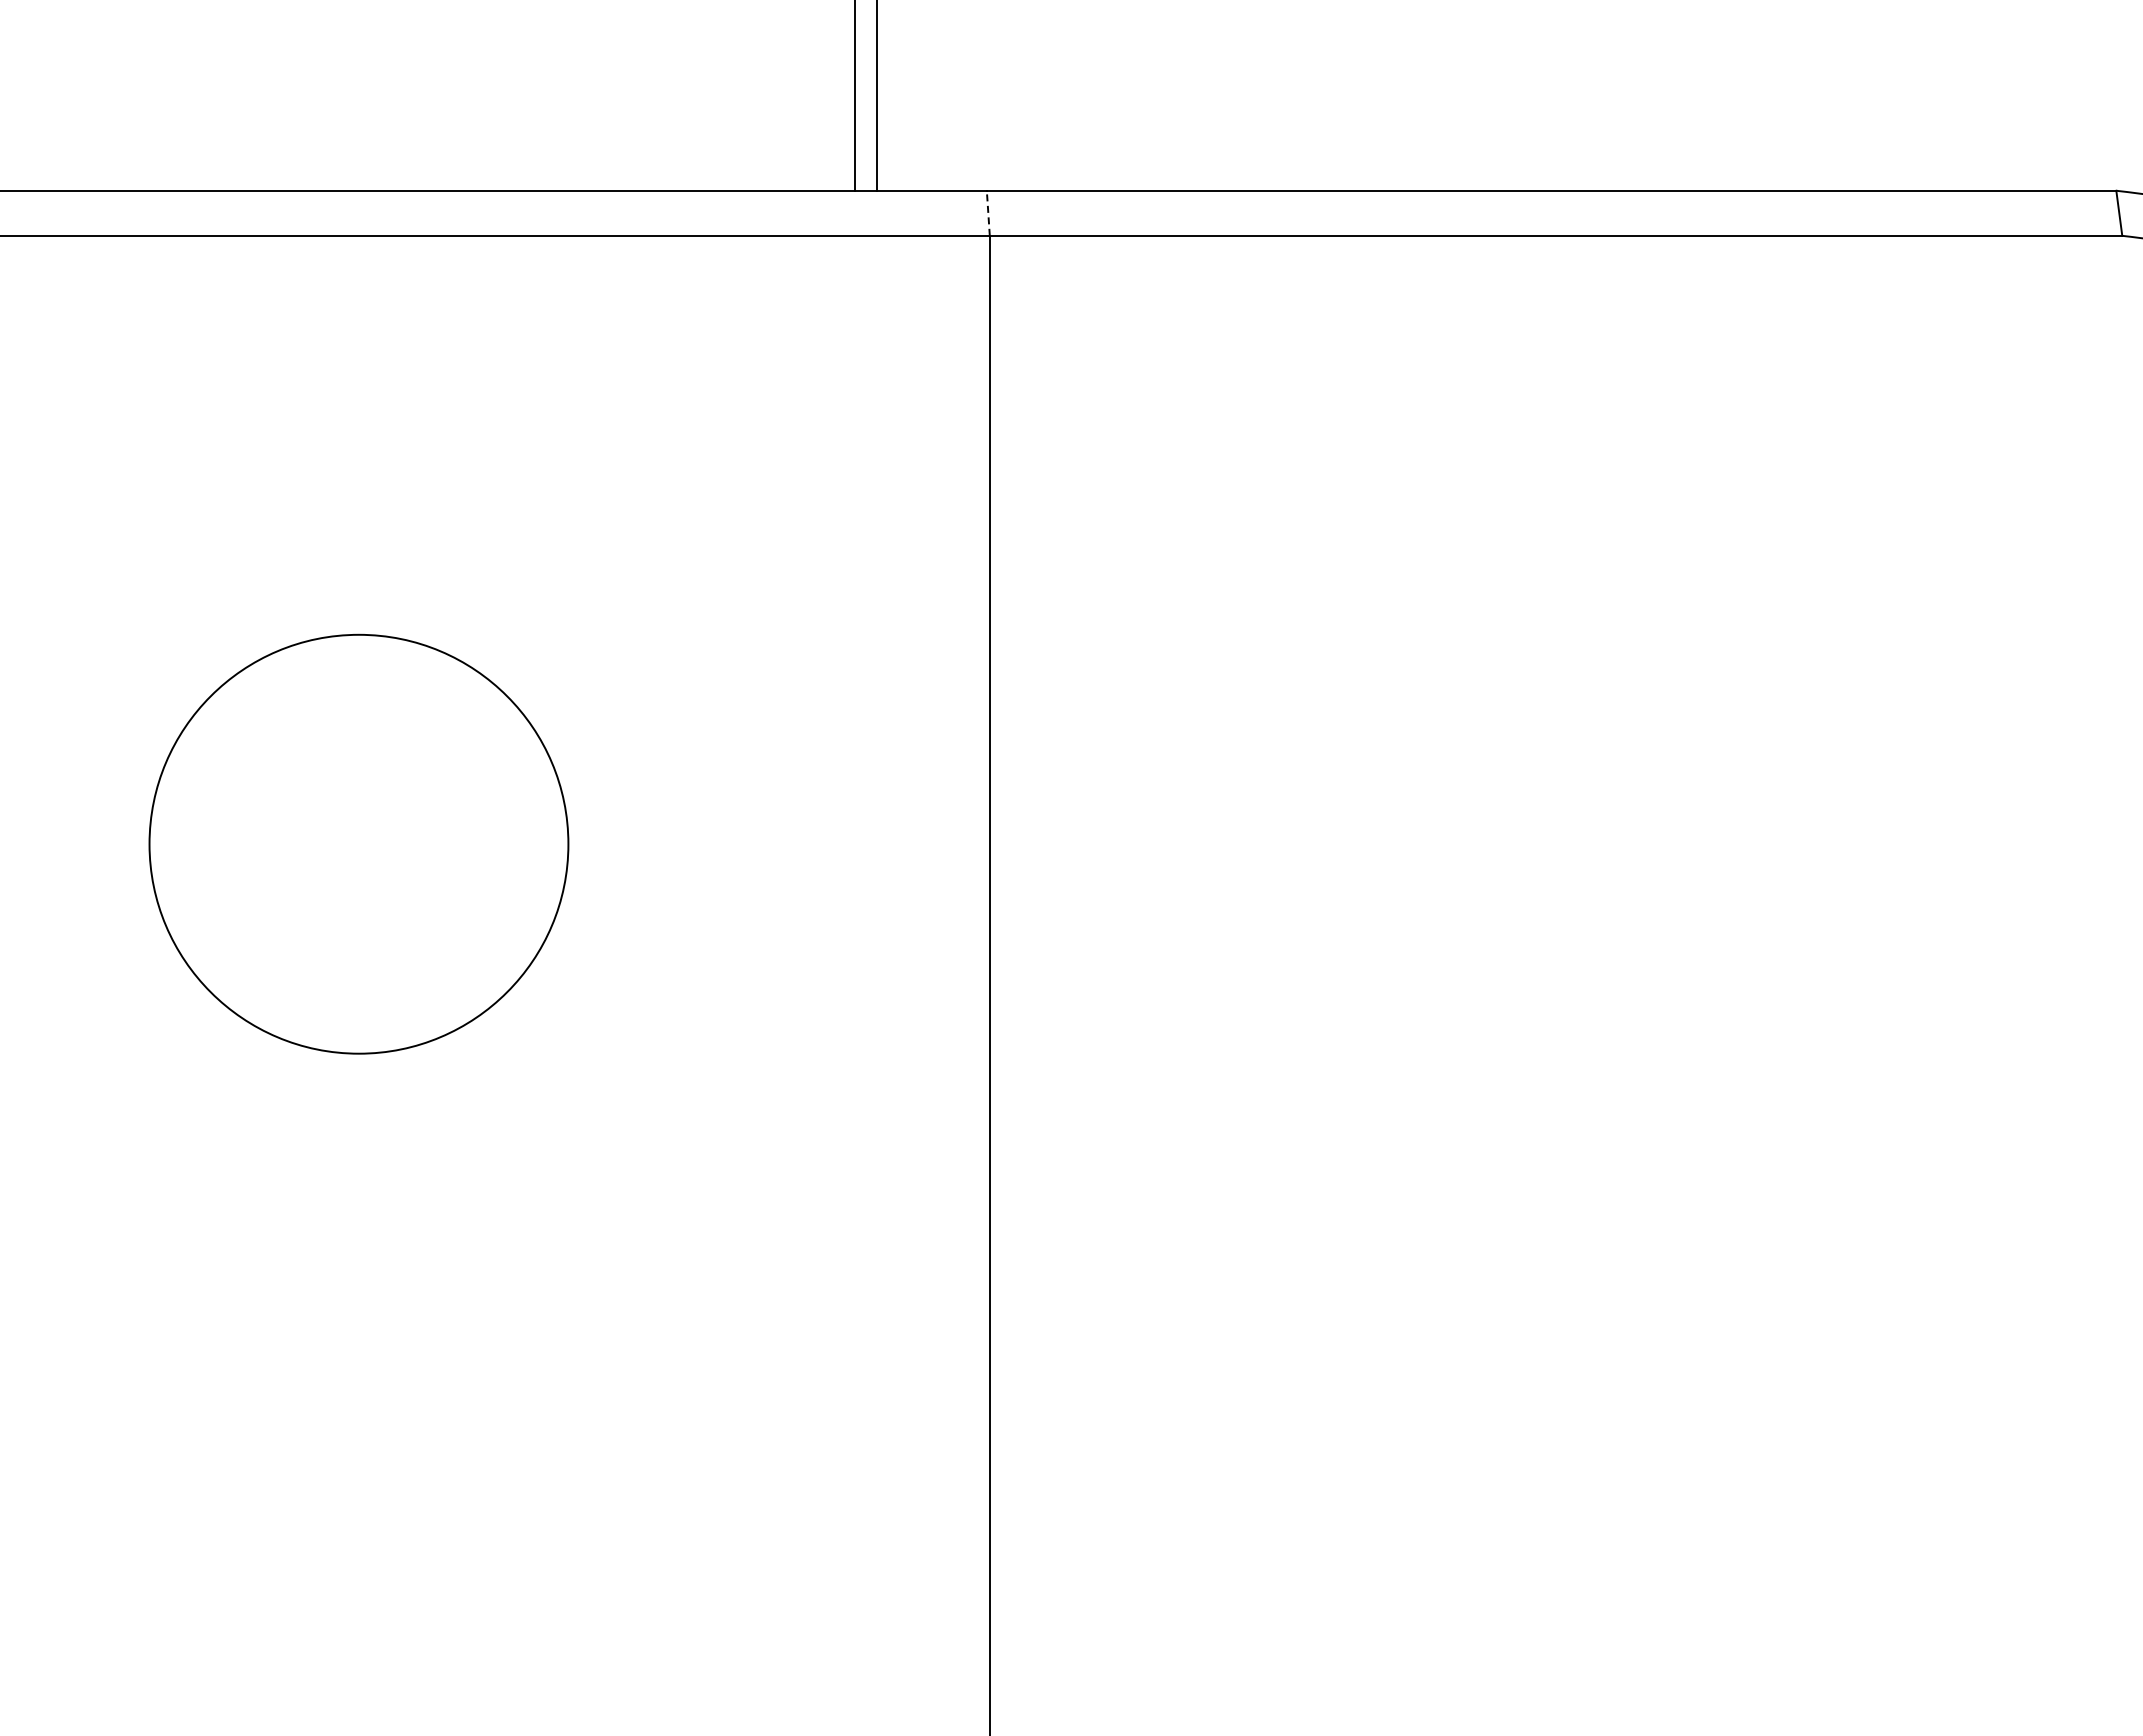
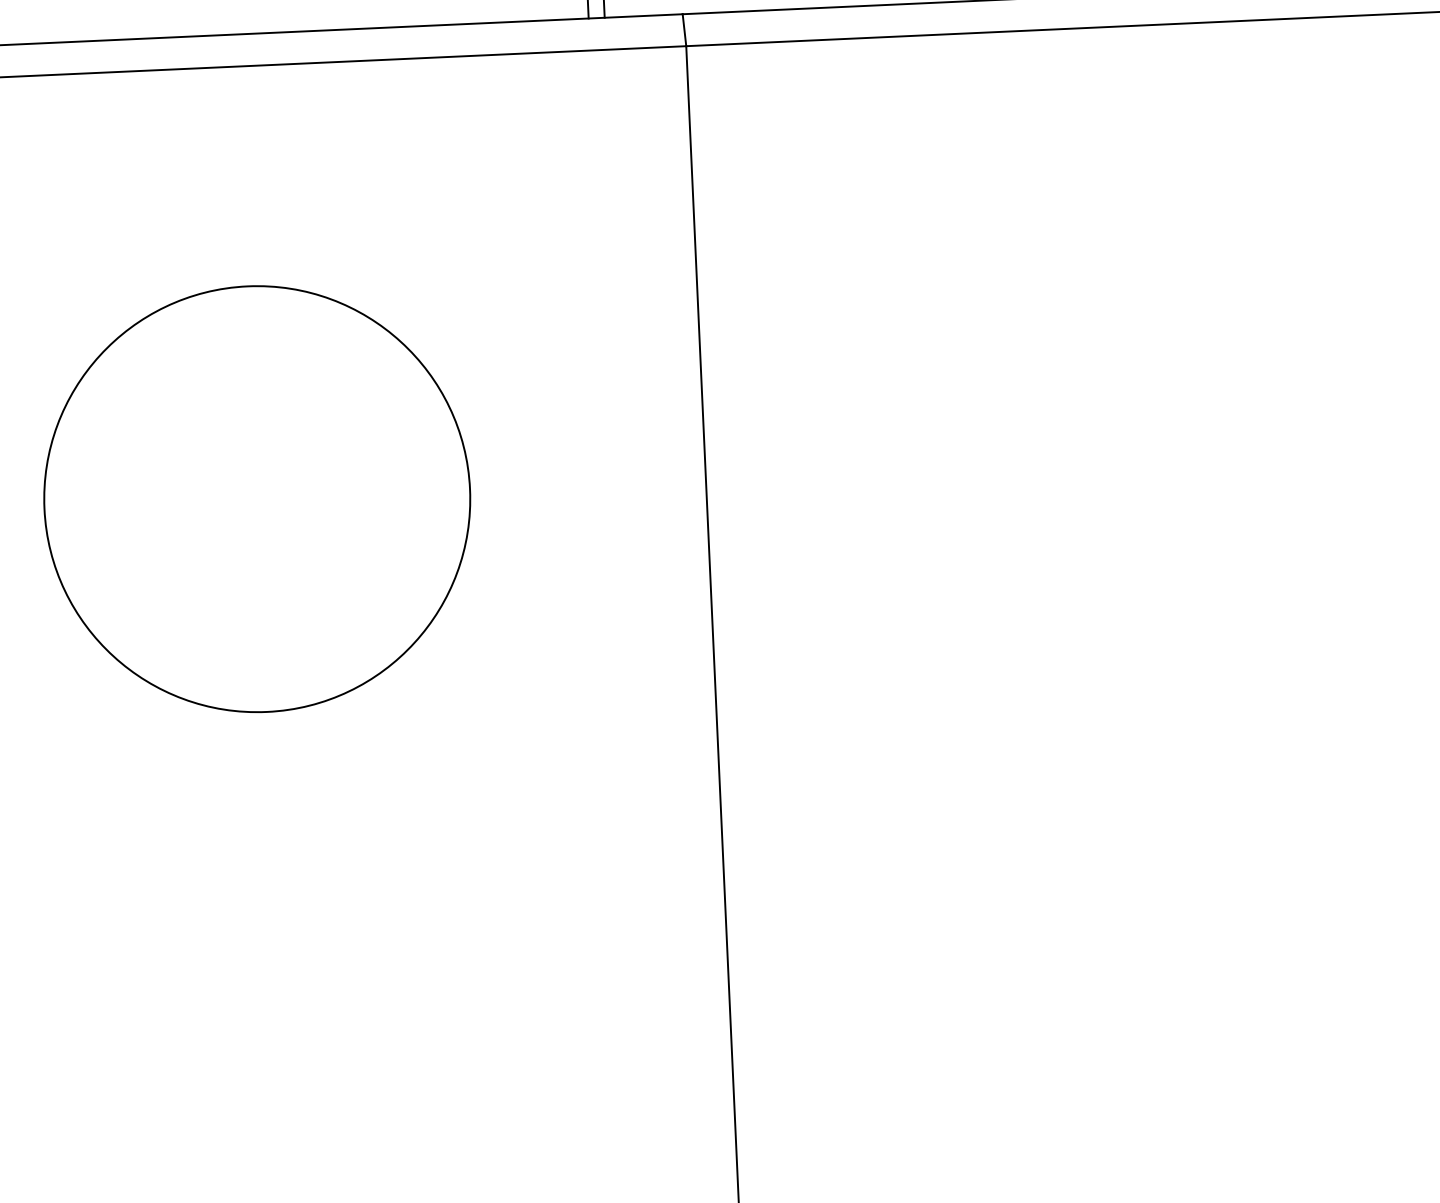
line: (988, 213) -> (684, 30), dashed -> solid
circle: (358, 844) -> (256, 499), size x1.43

